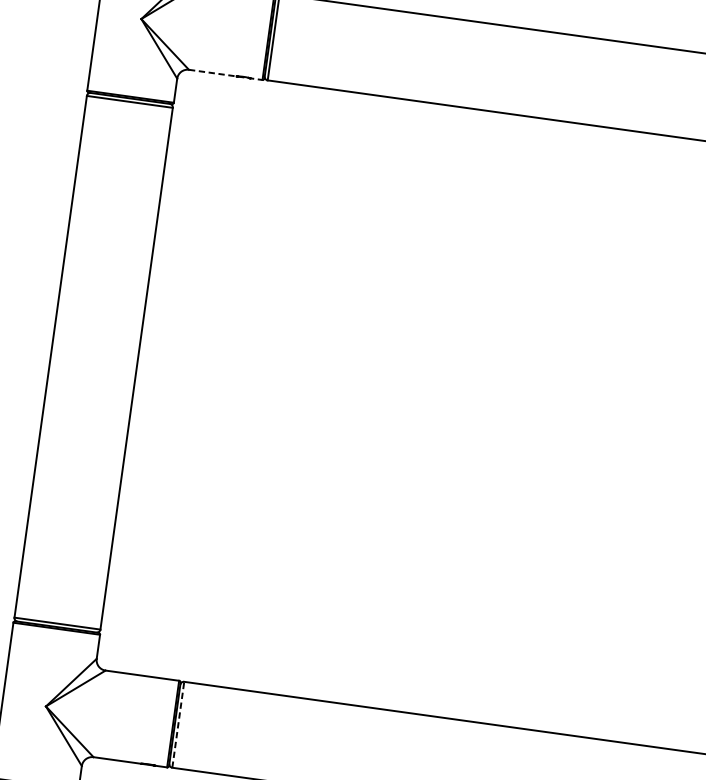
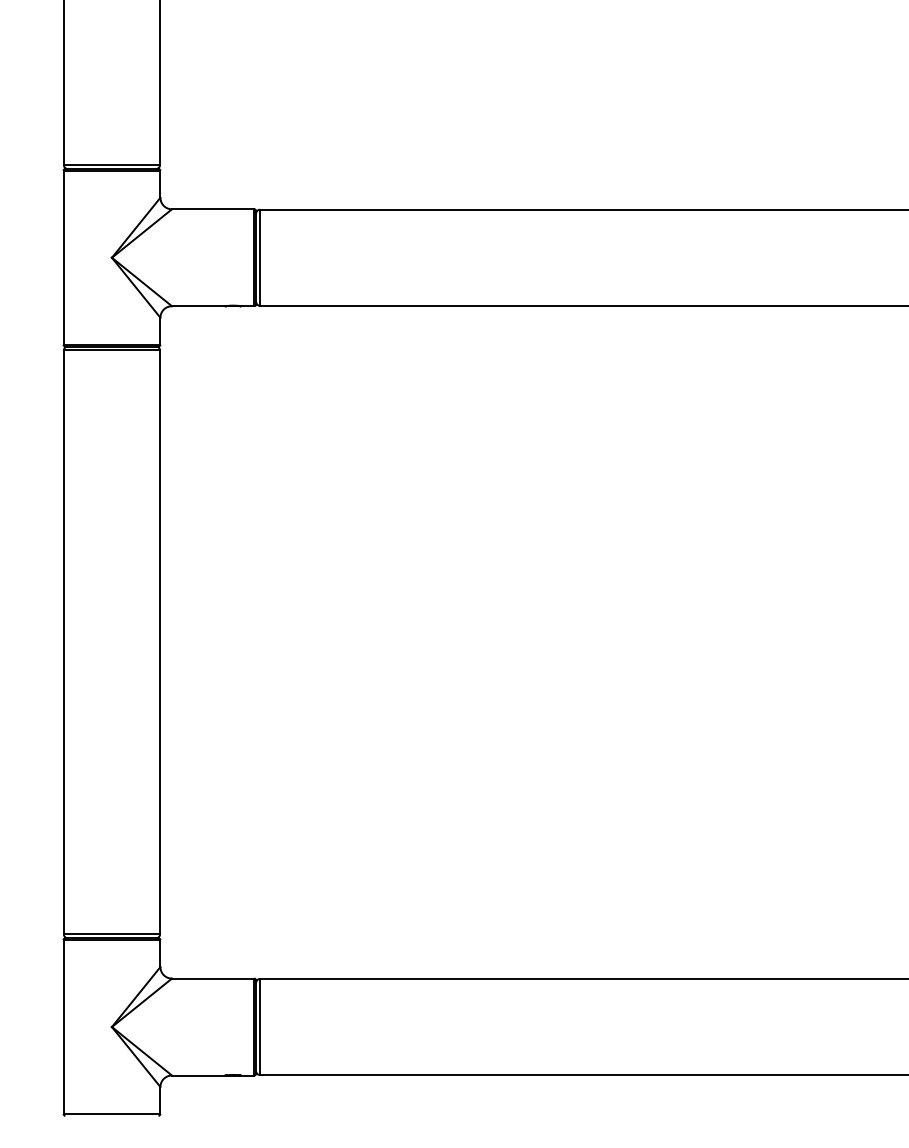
line: (226, 75) -> (213, 306), dashed -> solid
line: (178, 724) -> (260, 1026), dashed -> solid

